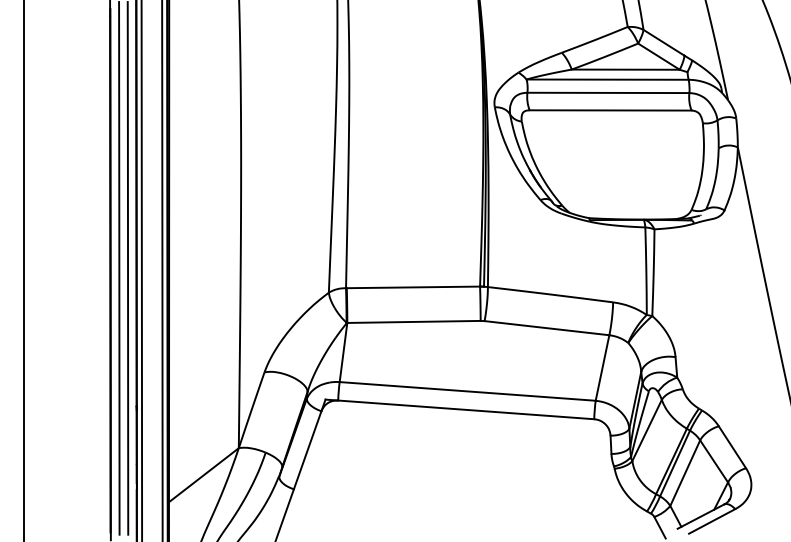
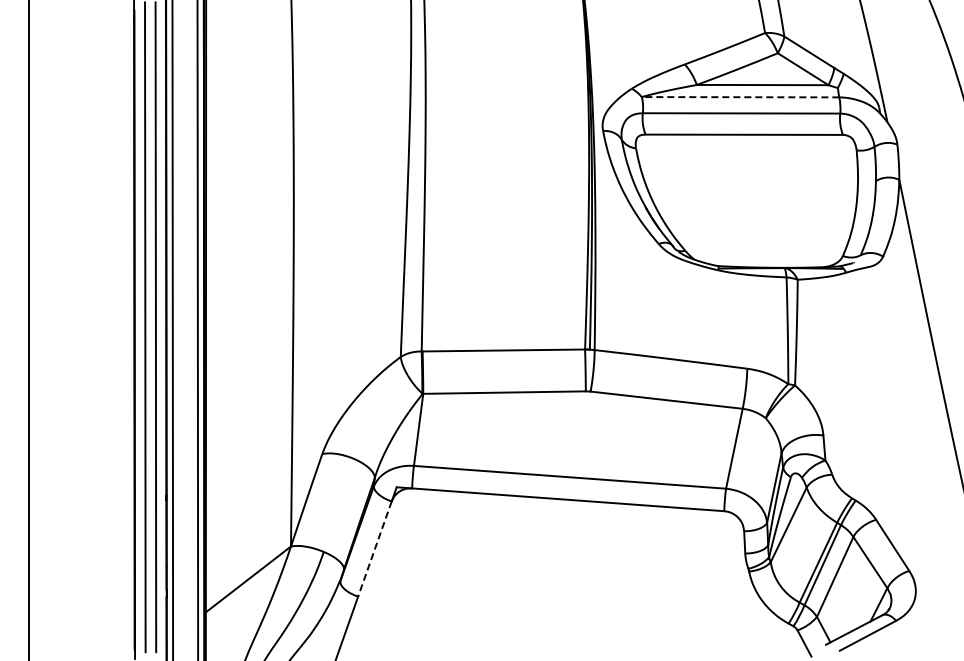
line: (607, 79) -> (740, 97), solid -> dashed
line: (307, 450) -> (374, 549), solid -> dashed

